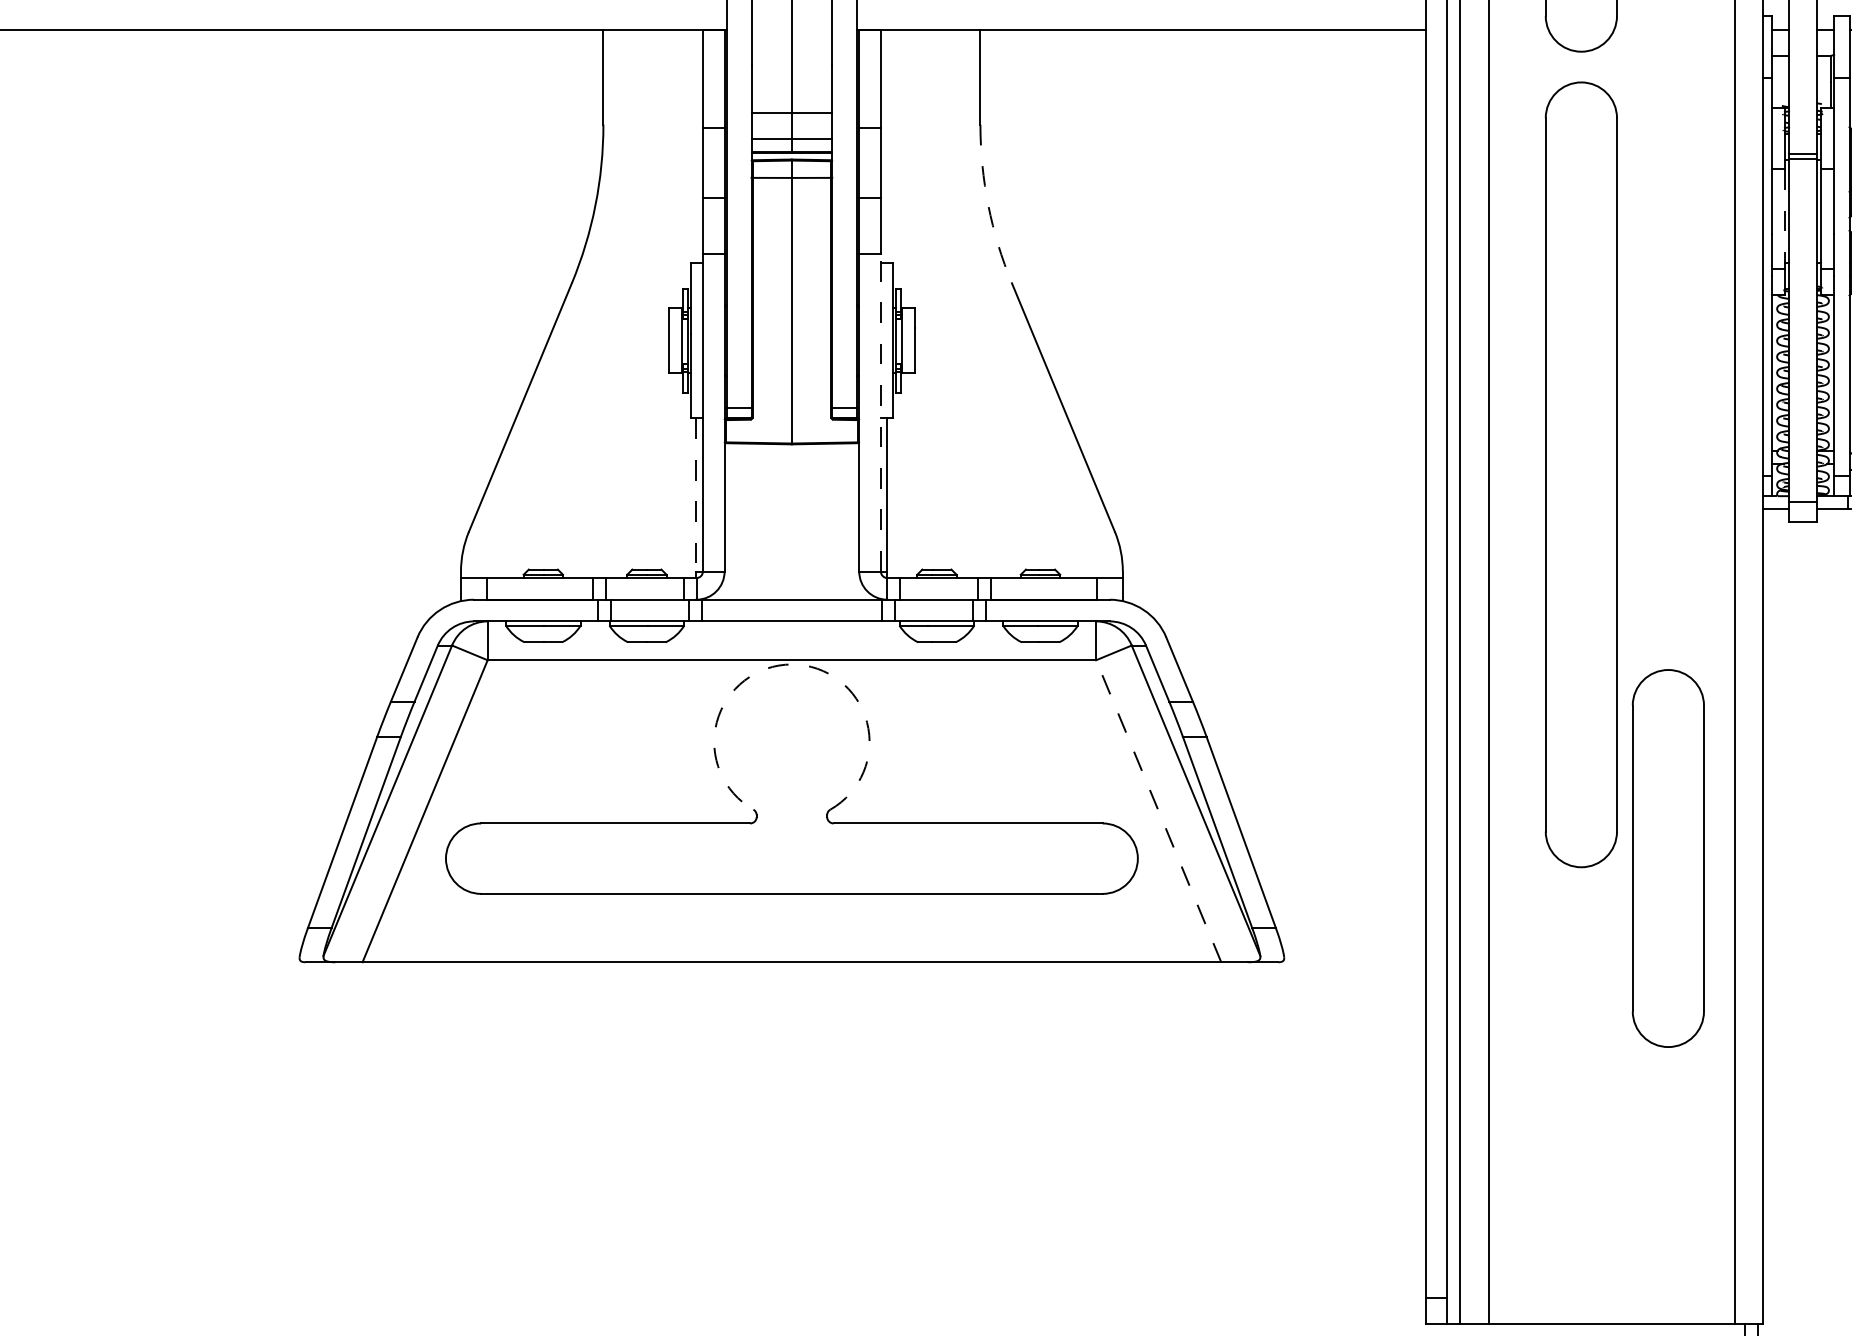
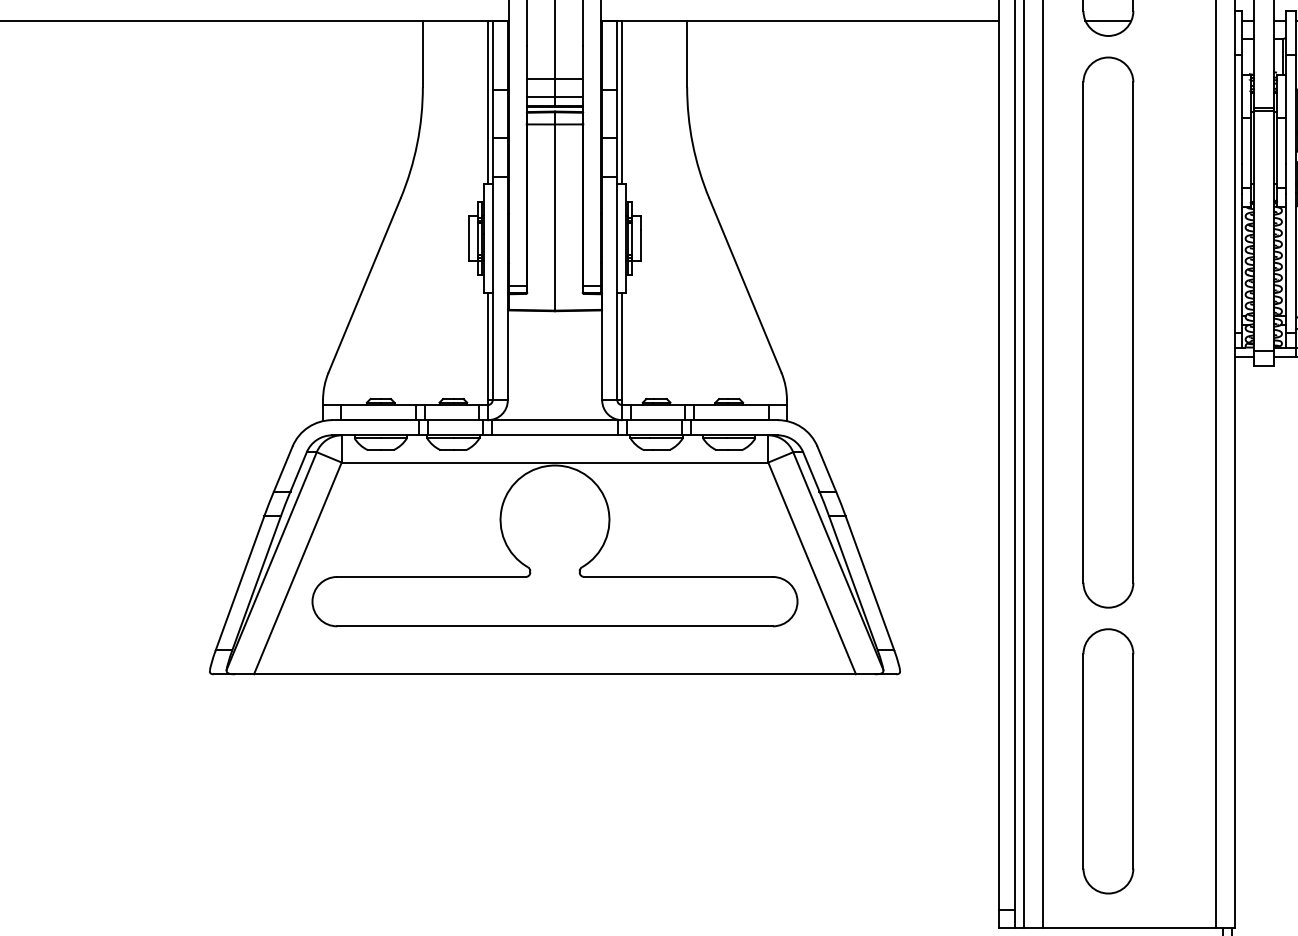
line: (1581, 30) -> (1108, 21), added
line: (696, 146) -> (488, 102), added
line: (887, 146) -> (622, 102), added
arc: (988, 205) -> (692, 143), dashed -> solid
line: (1784, 219) -> (1250, 153), dashed -> solid
line: (880, 412) -> (617, 288), dashed -> solid
line: (696, 495) -> (488, 347), dashed -> solid
arc: (791, 664) -> (554, 465), dashed -> solid
line: (1158, 810) -> (811, 567), dashed -> solid
part: (1667, 858) -> (1107, 761), moved

